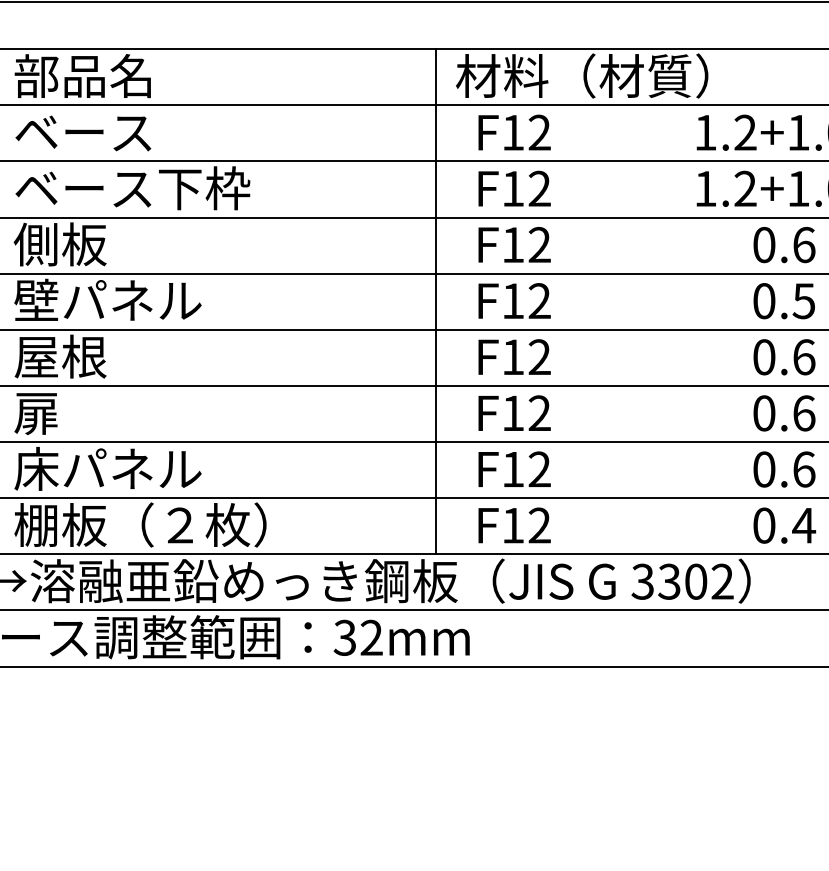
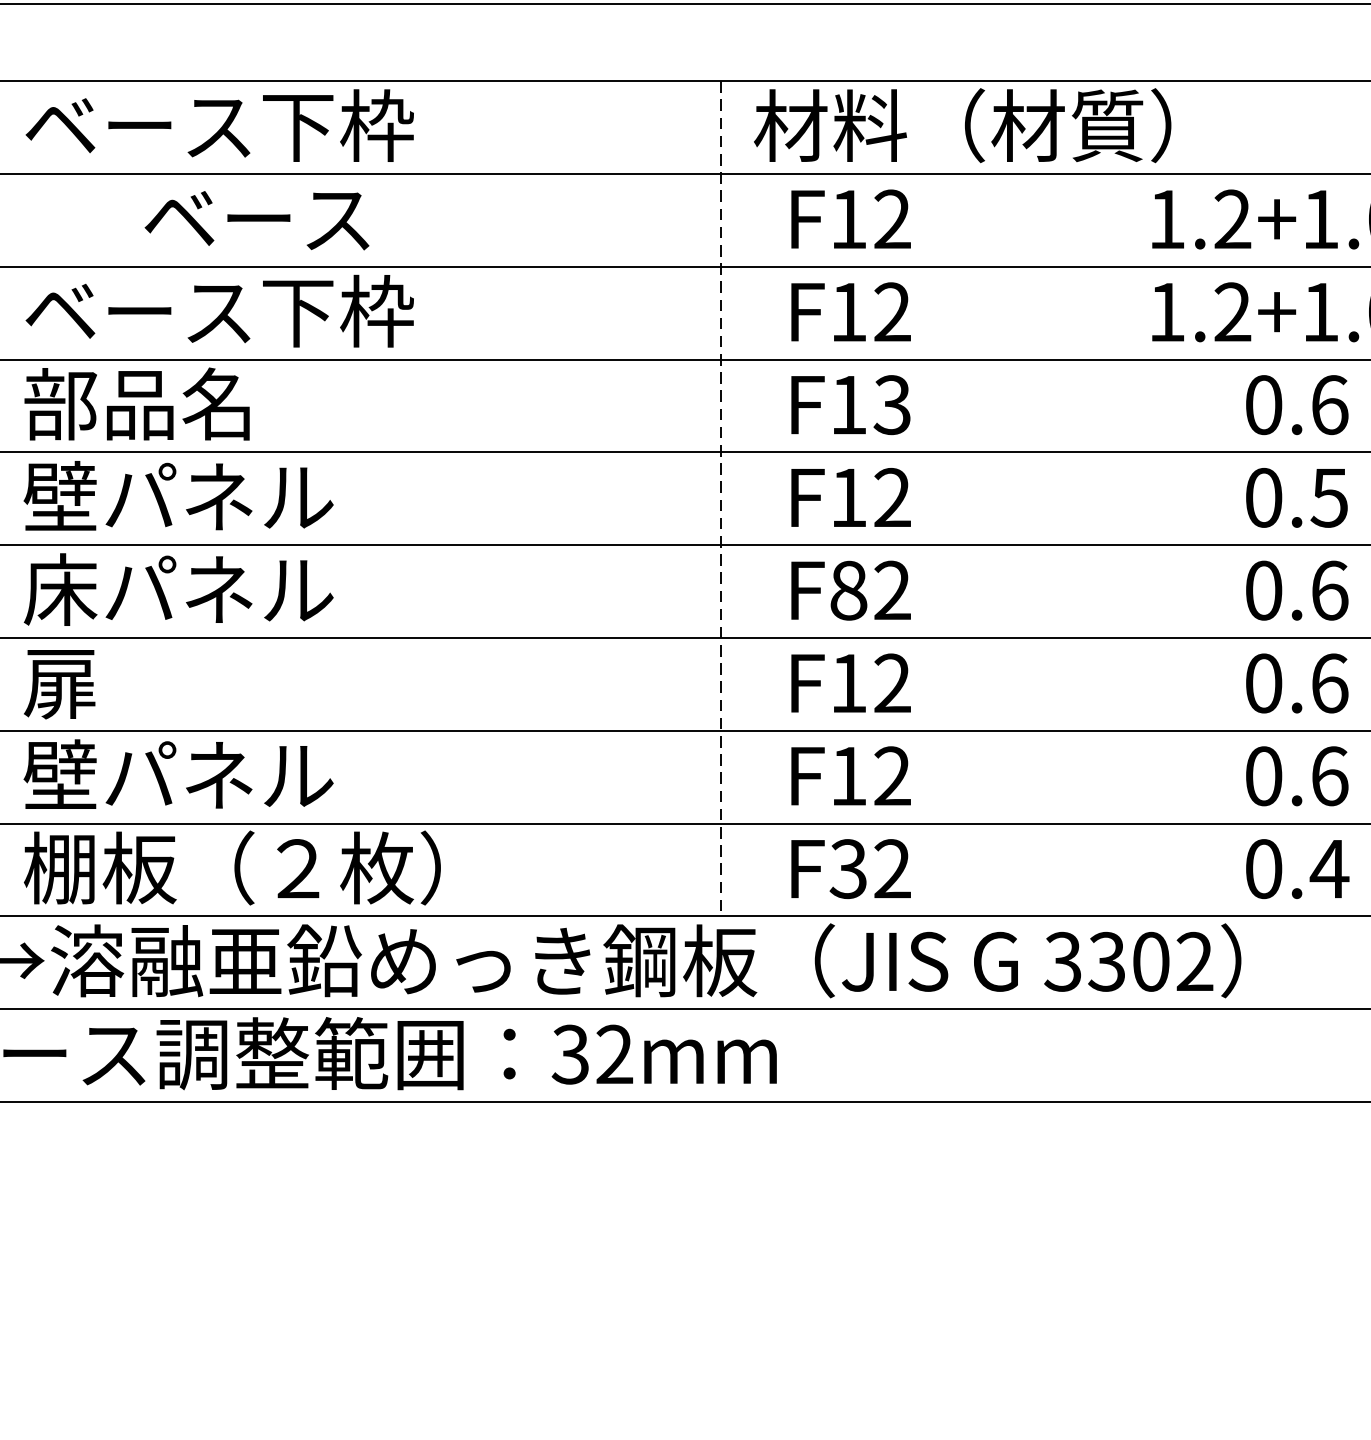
text: (132, 76) -> (219, 126), 部品名 -> ベース下枠
text: (83, 133) -> (257, 220), moved
text: (81, 244) -> (134, 404), 側板 -> 部品名
text: (539, 245) -> (892, 405), F12 -> F13
line: (435, 301) -> (720, 498), solid -> dashed
text: (107, 356) -> (177, 589), 屋根 -> 床パネル
text: (513, 357) -> (849, 591), F12 -> F82
text: (36, 468) -> (60, 774), 床パネル -> 壁パネル
text: (512, 525) -> (847, 868), F12 -> F32

